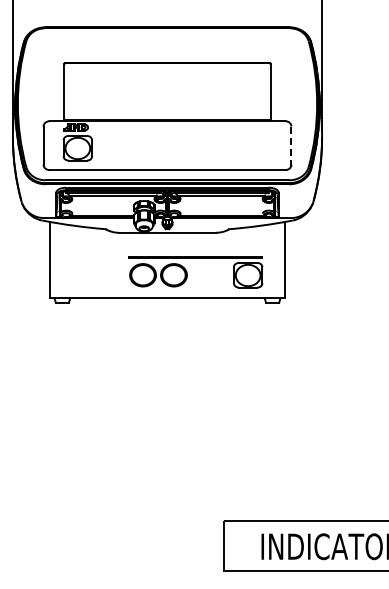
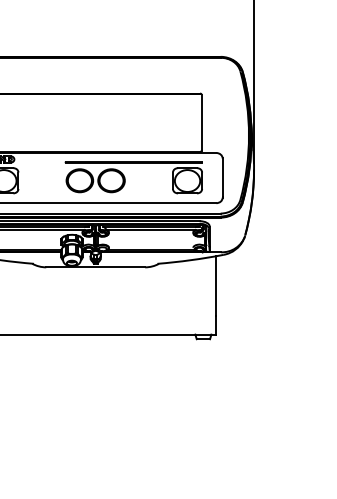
line: (291, 145) -> (222, 177), dashed -> solid
part: (187, 272) -> (125, 177), moved

